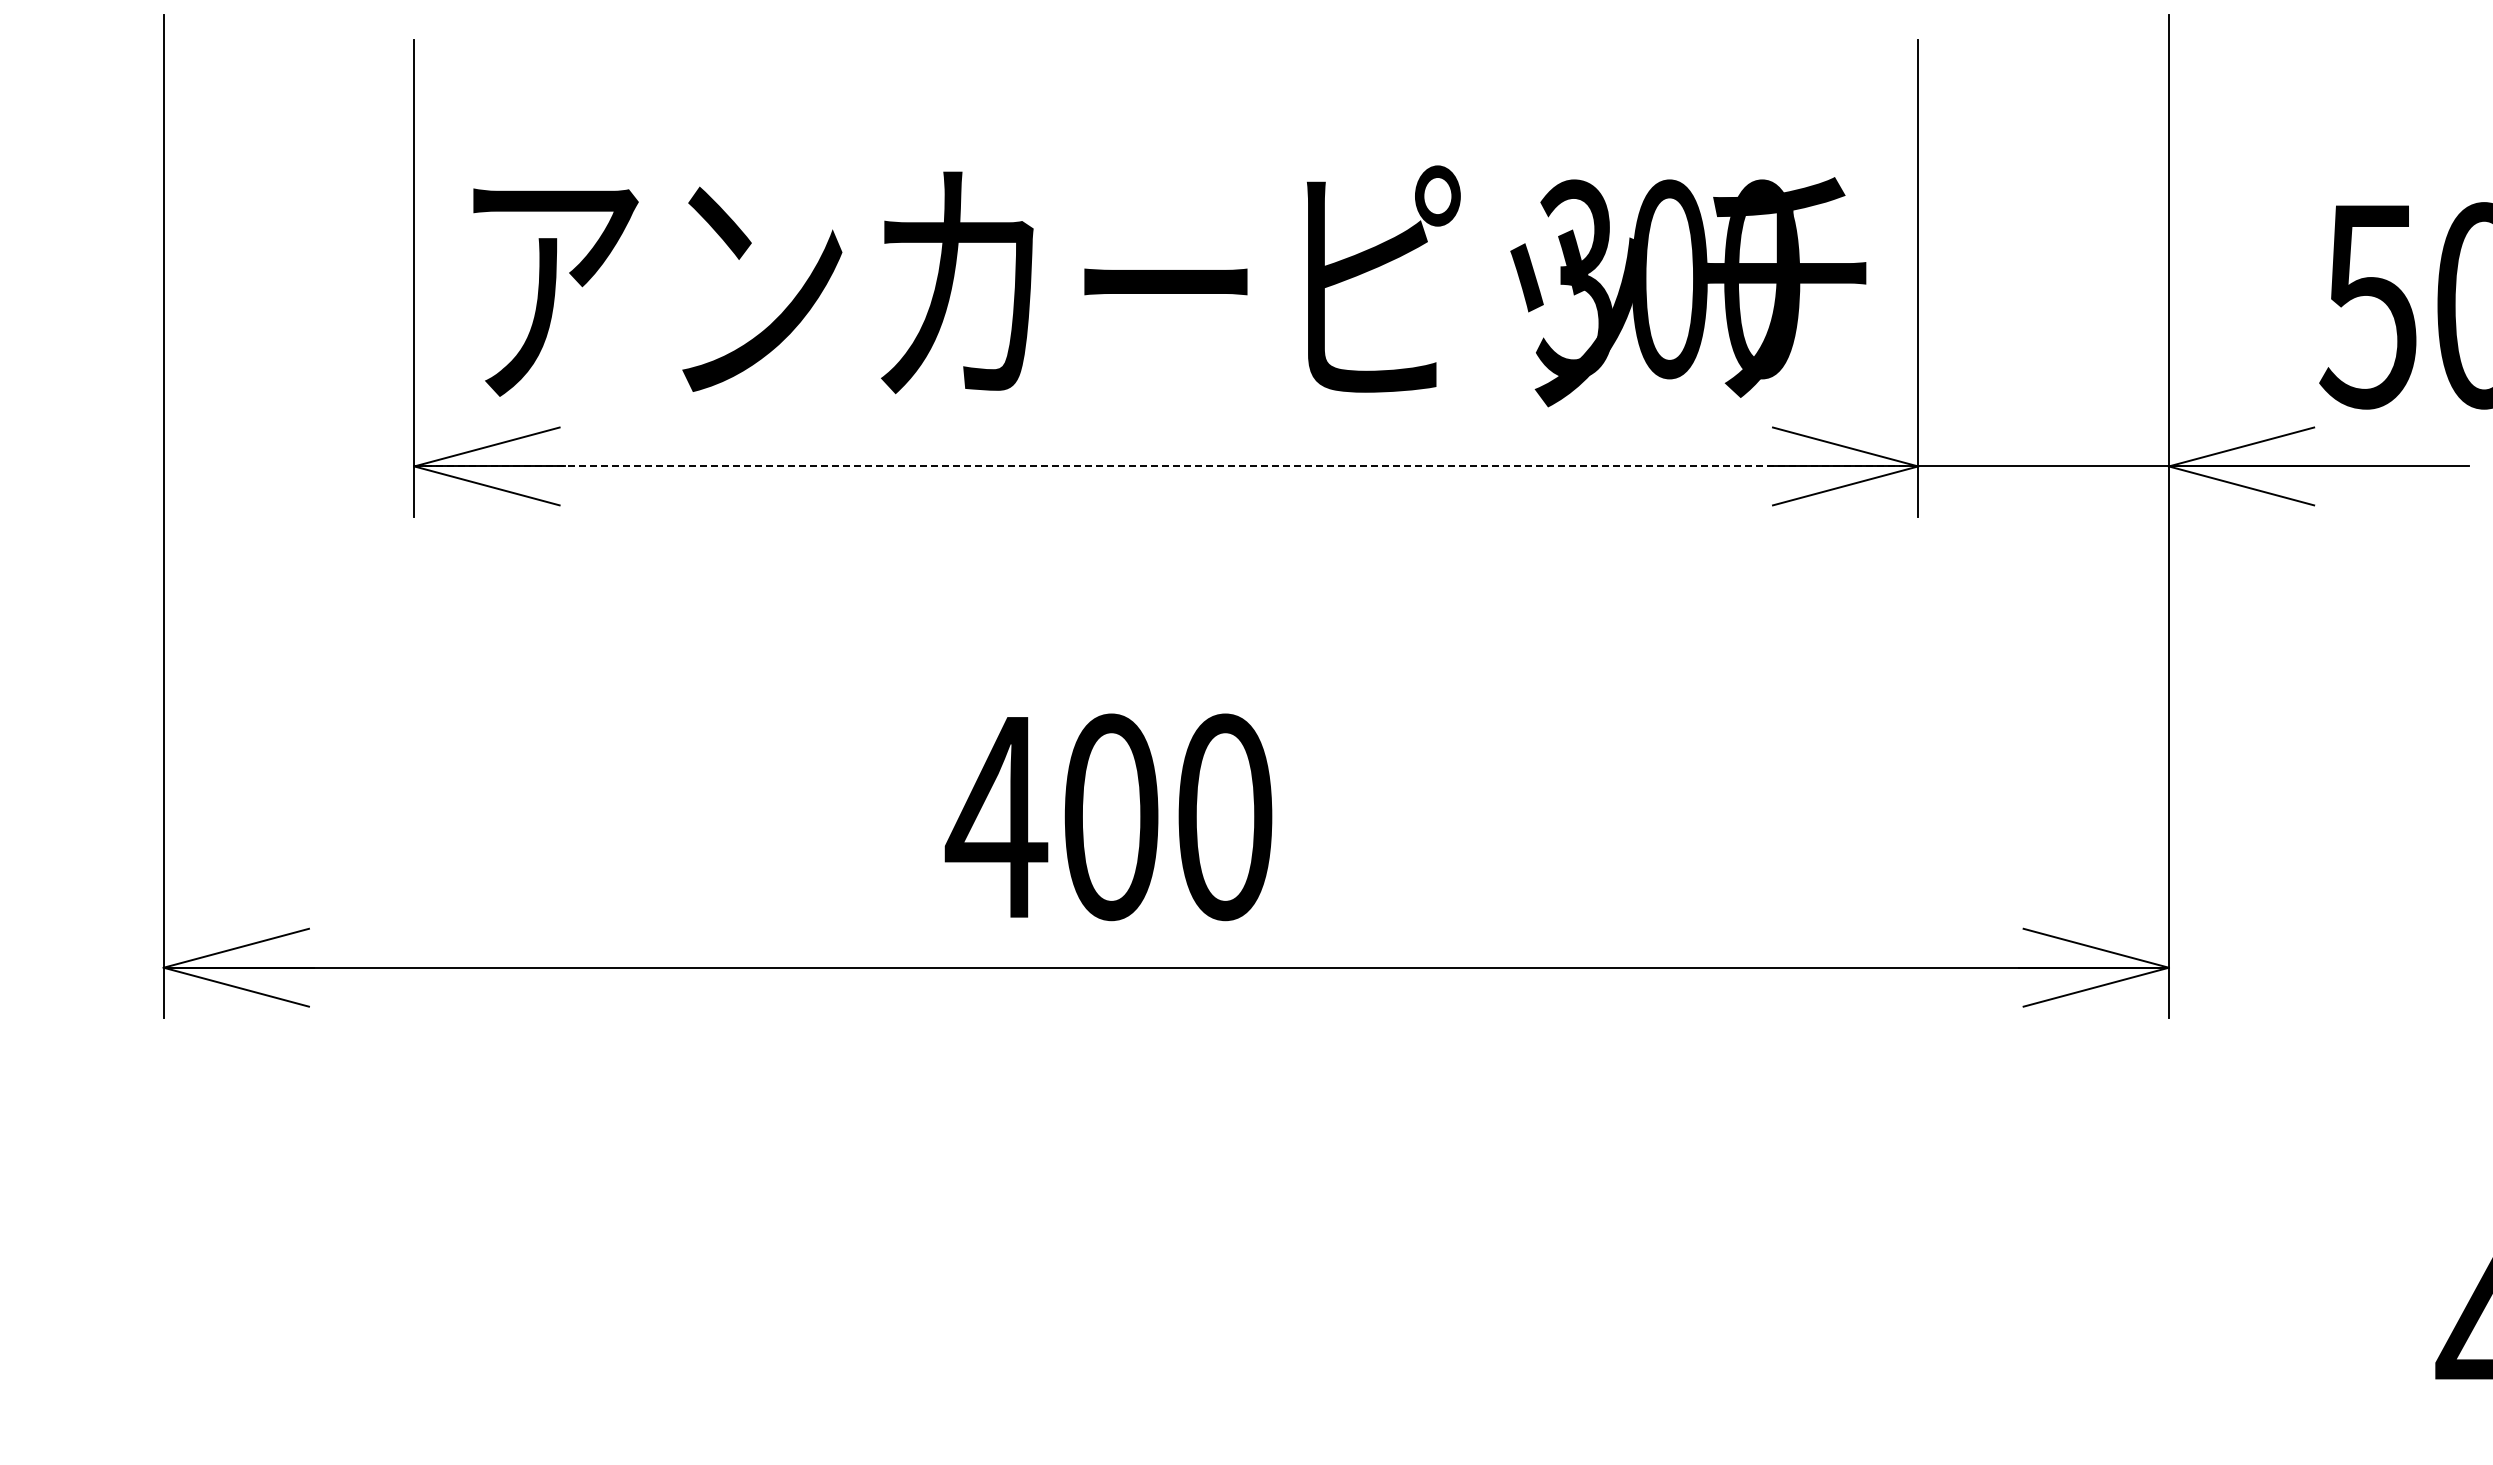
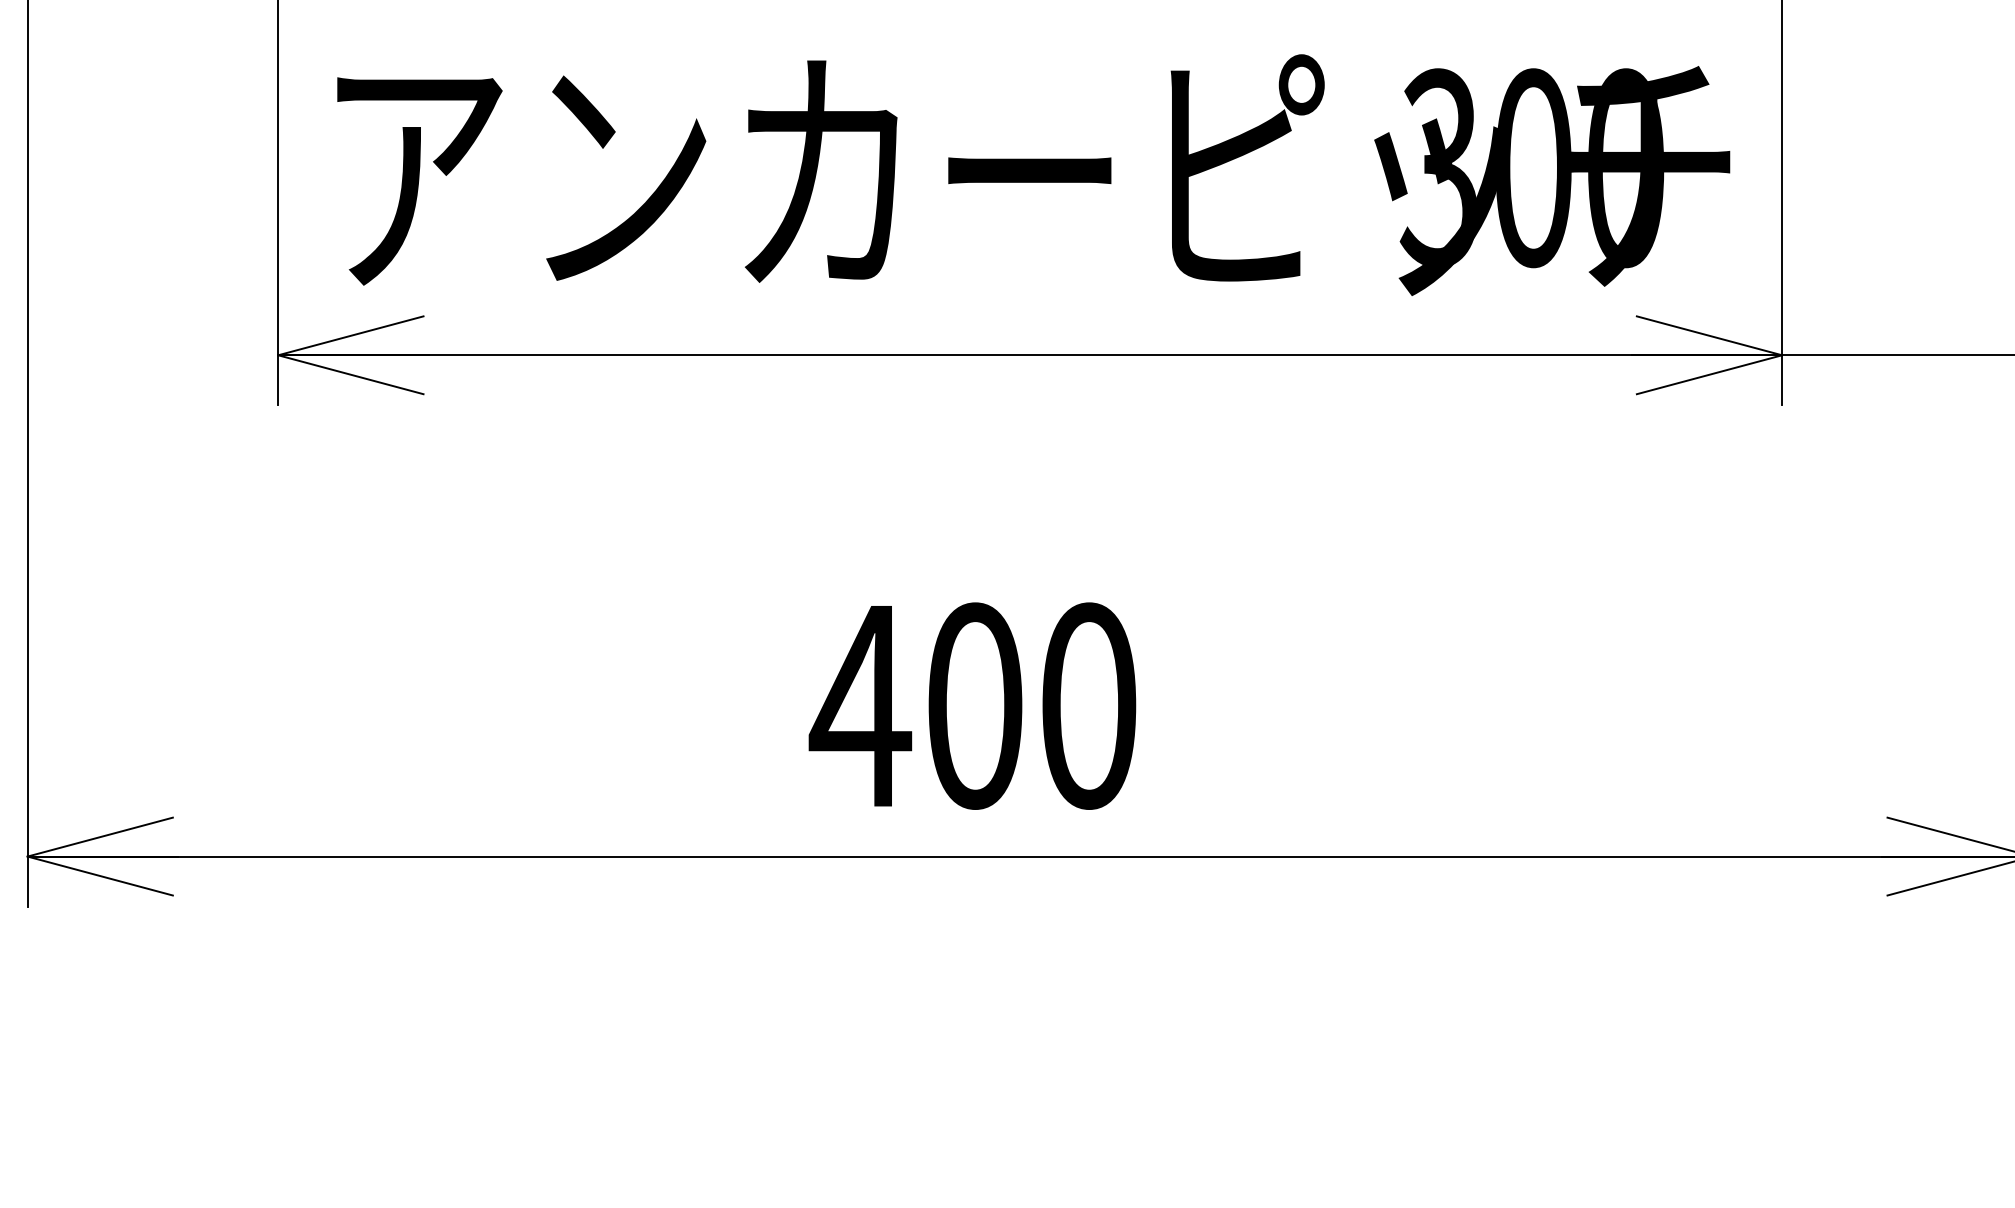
line: (1166, 466) -> (1030, 355), dashed -> solid

